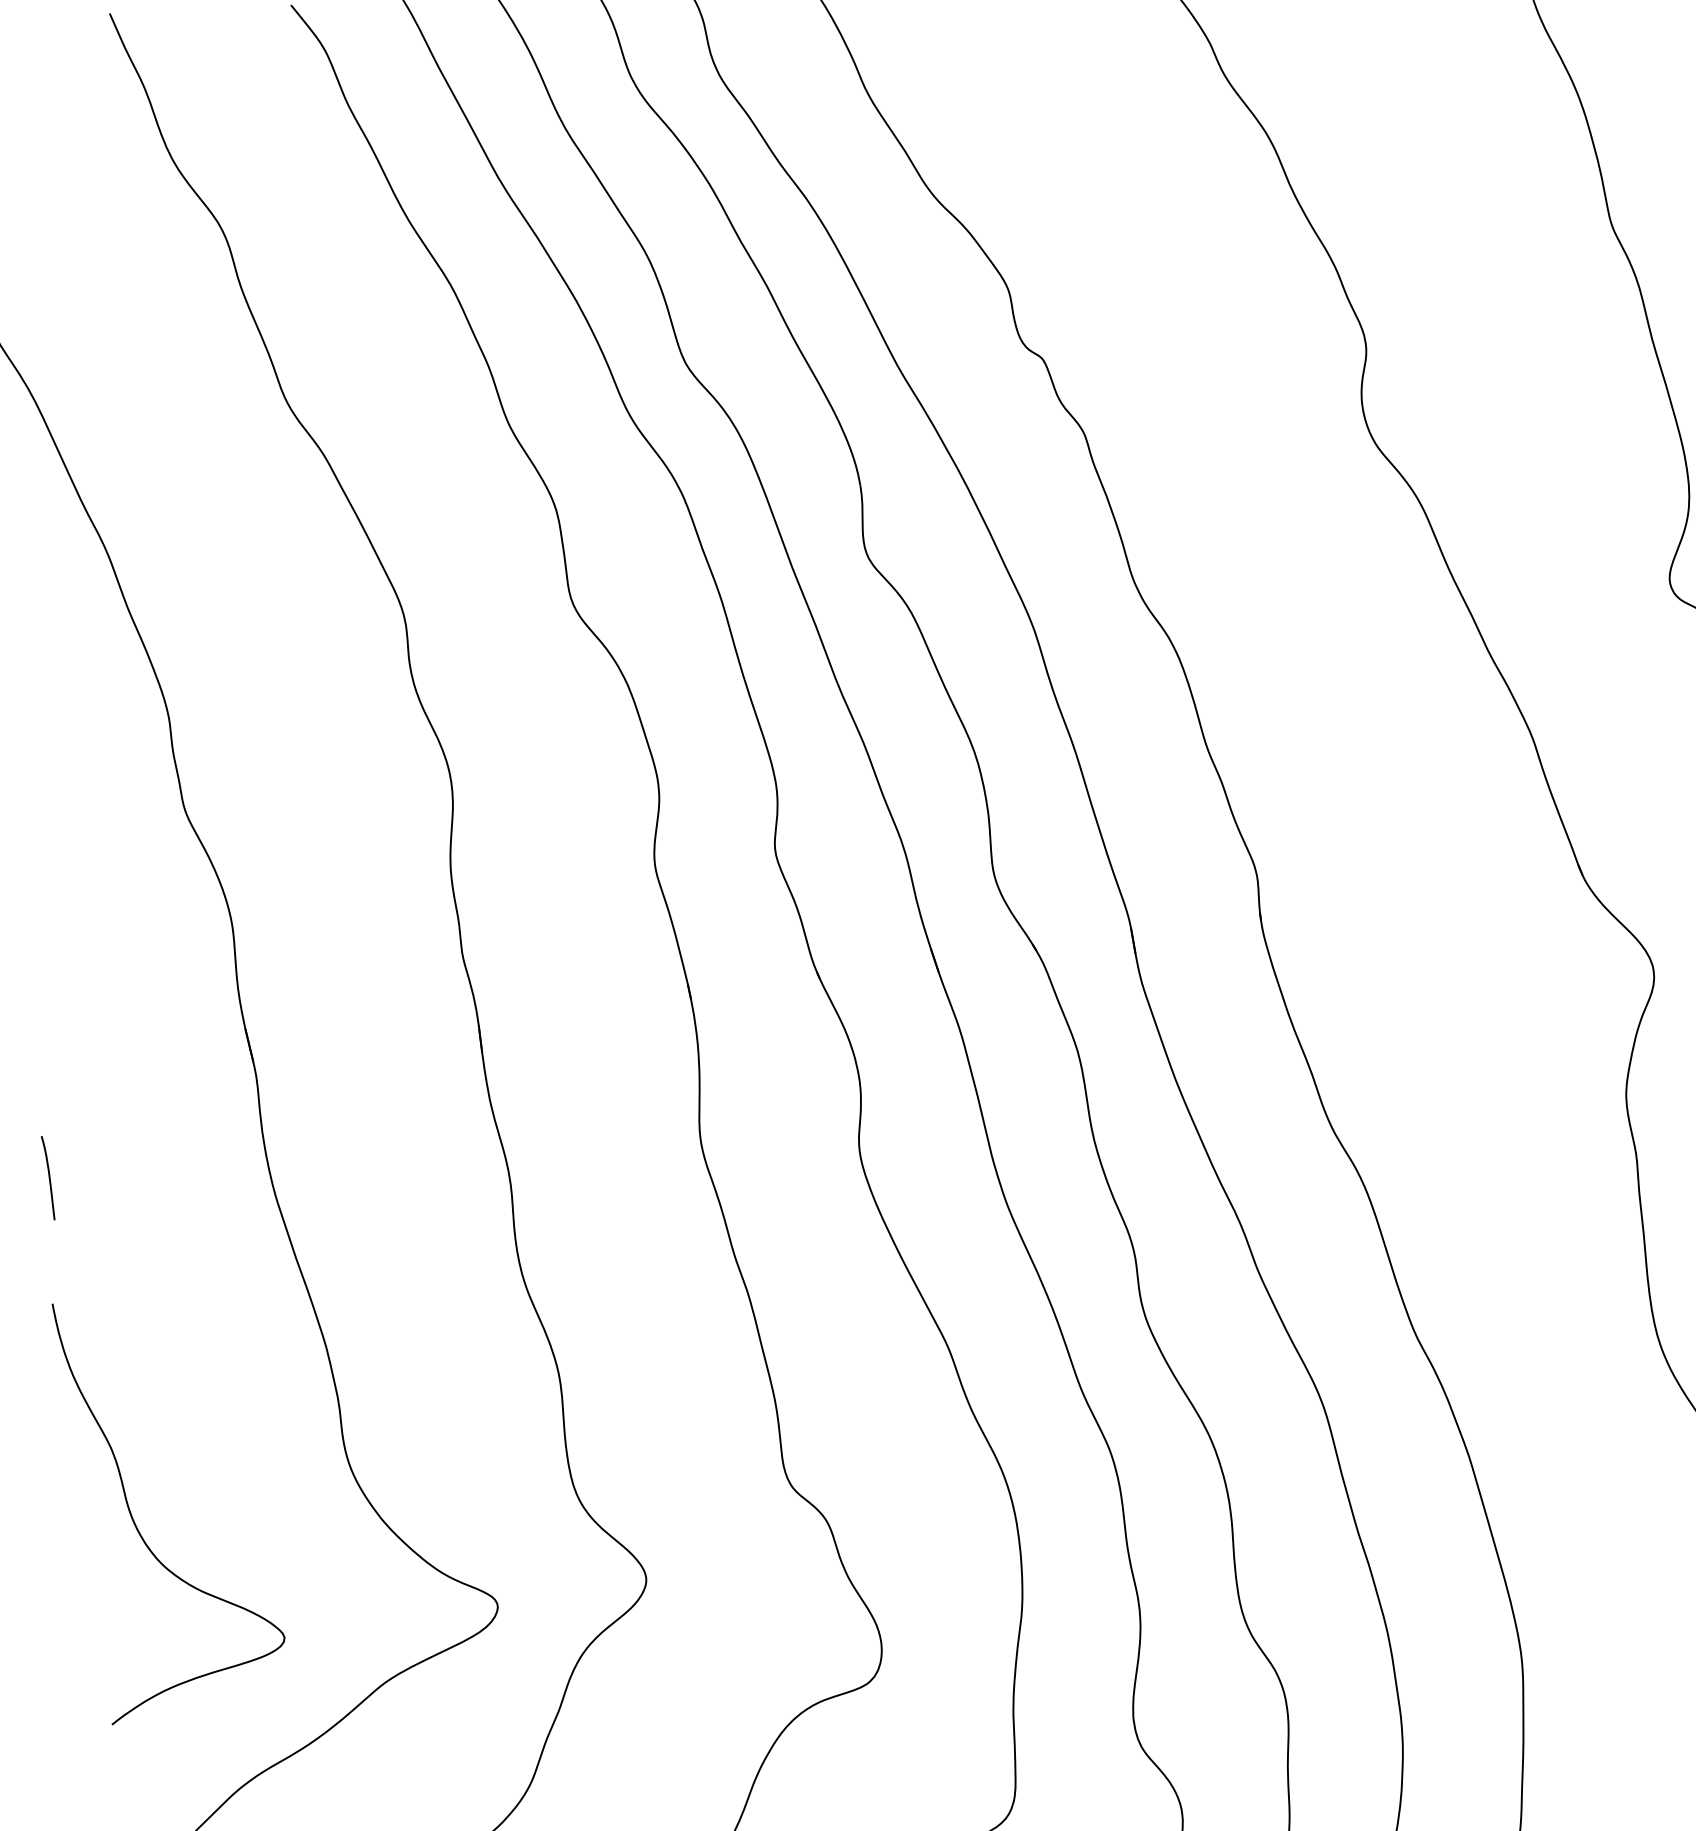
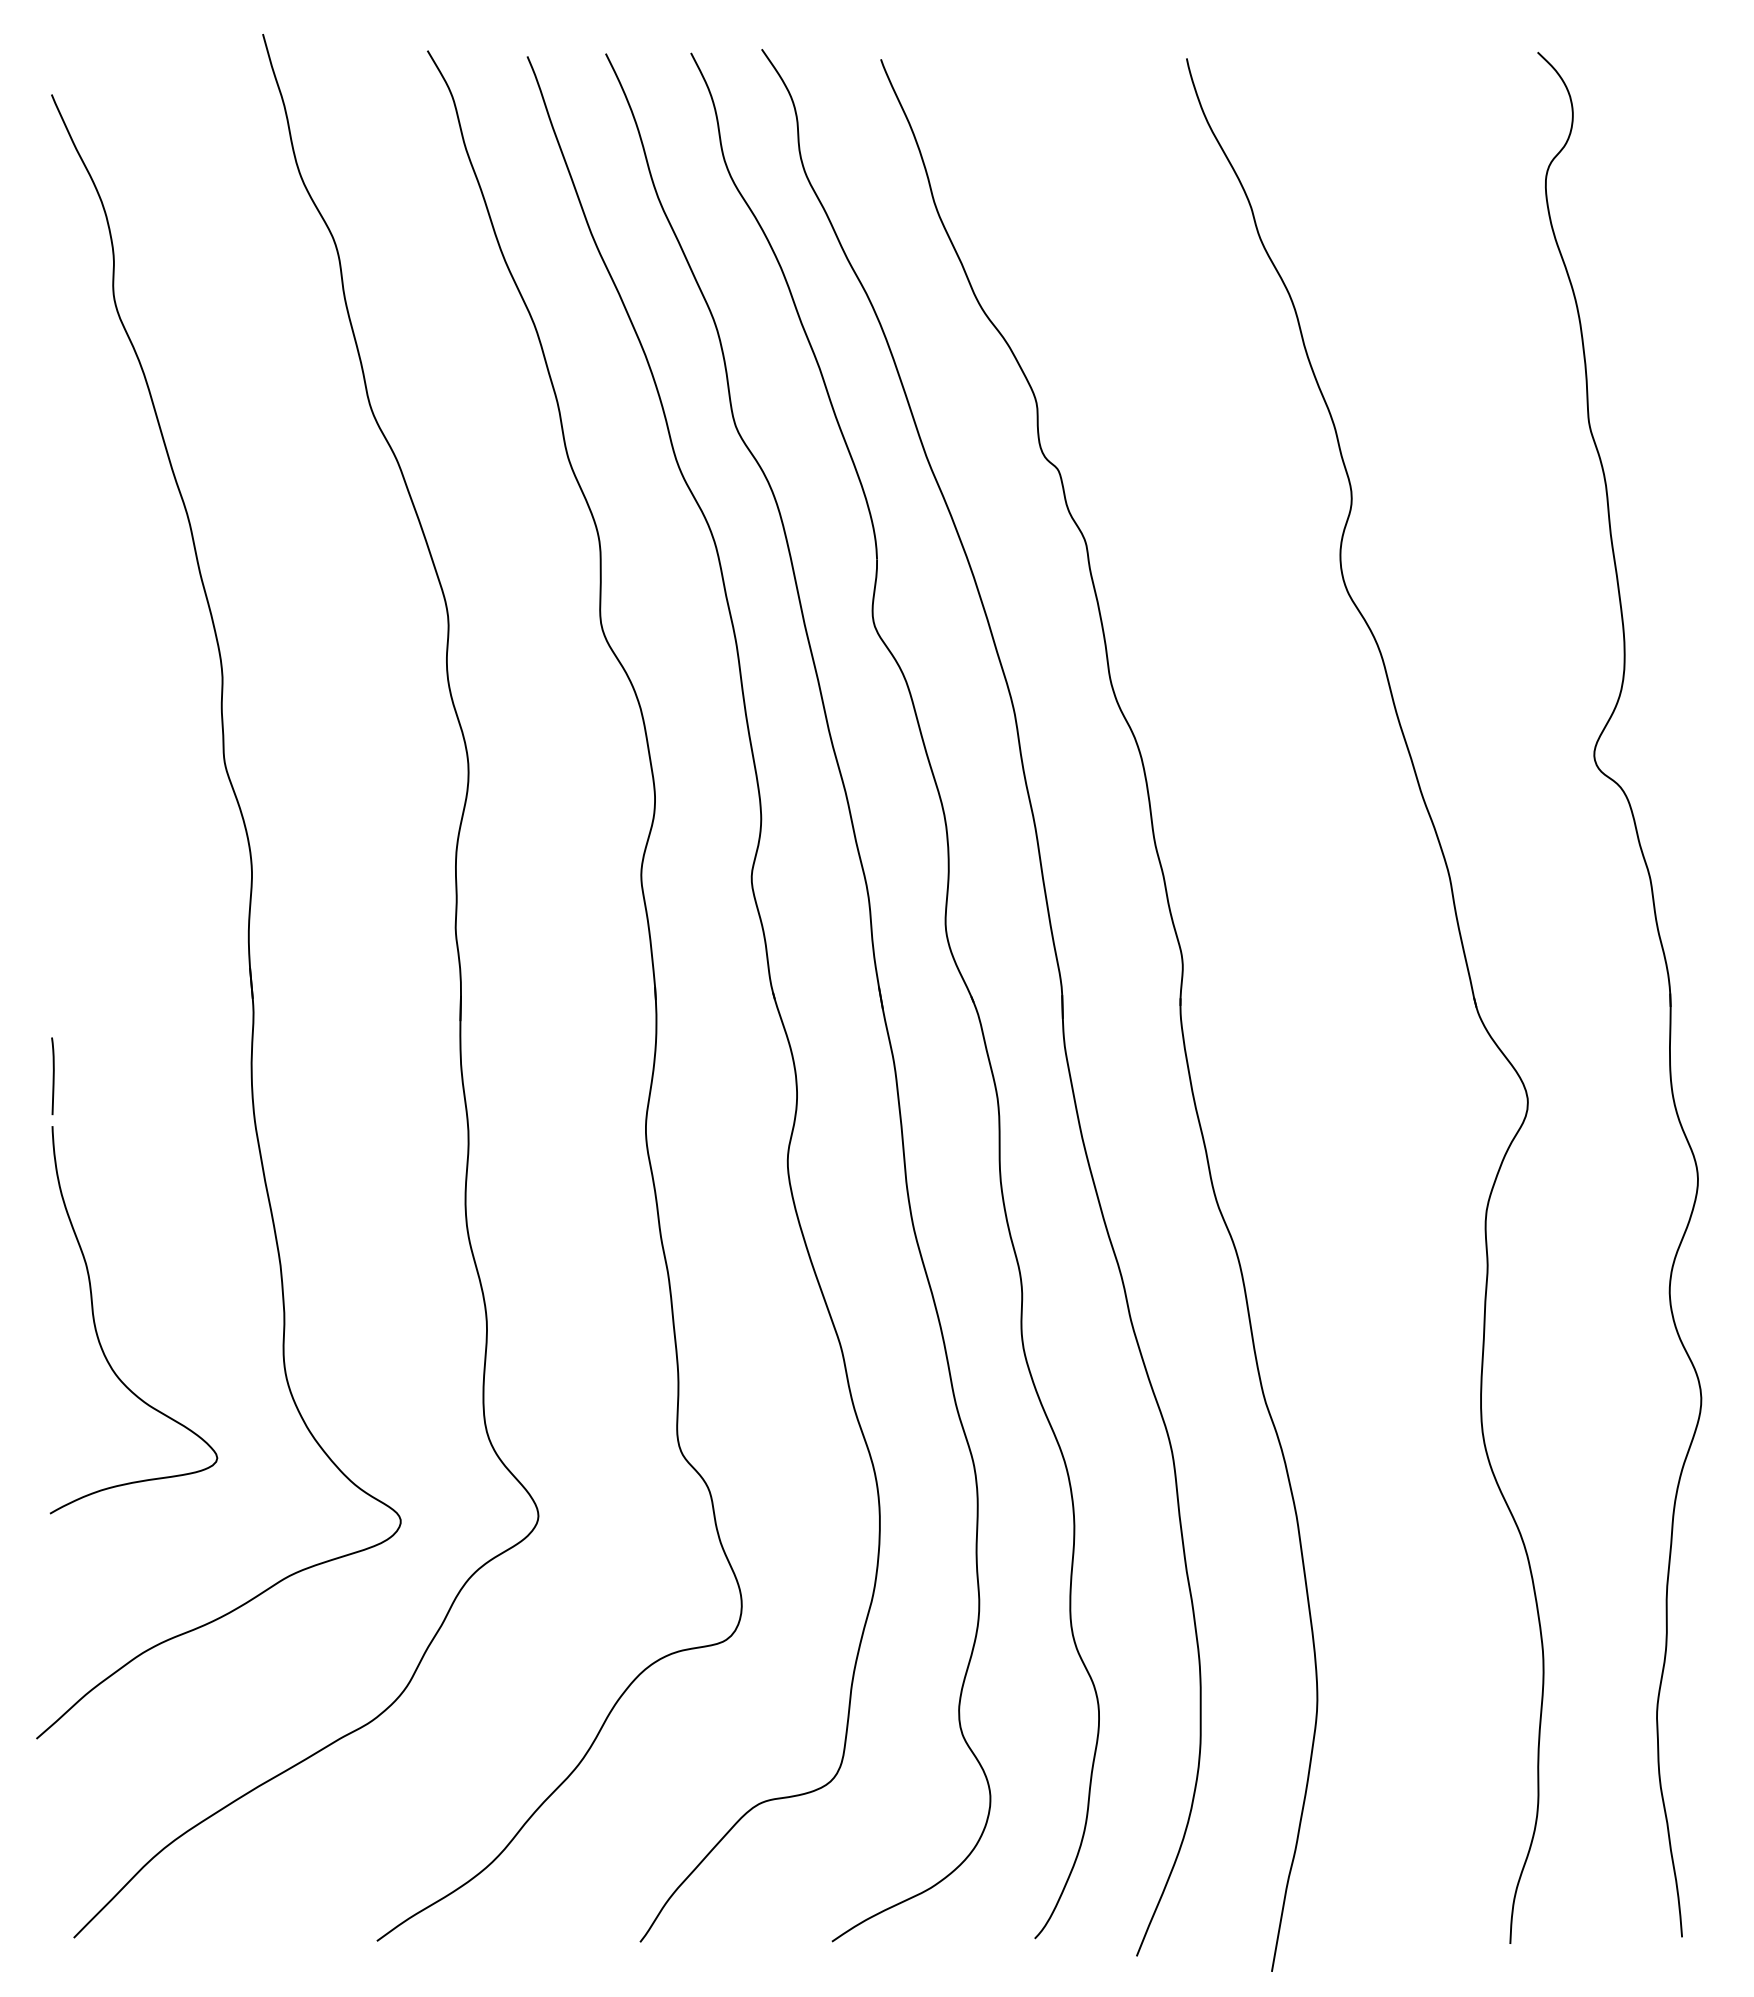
curve: (134, 1519) -> (97, 1331), moved

